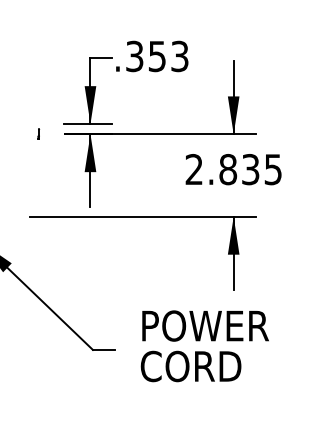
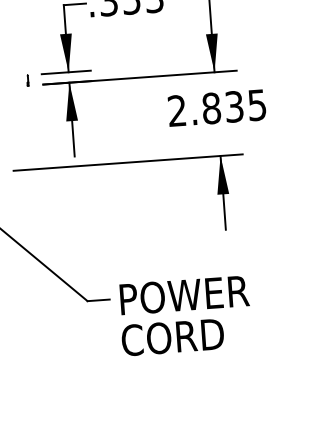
part: (38, 133) -> (27, 79), moved
text: (204, 346) -> (184, 316), moved

